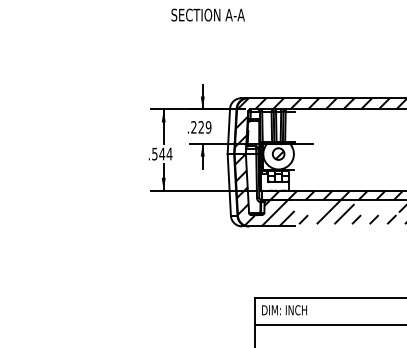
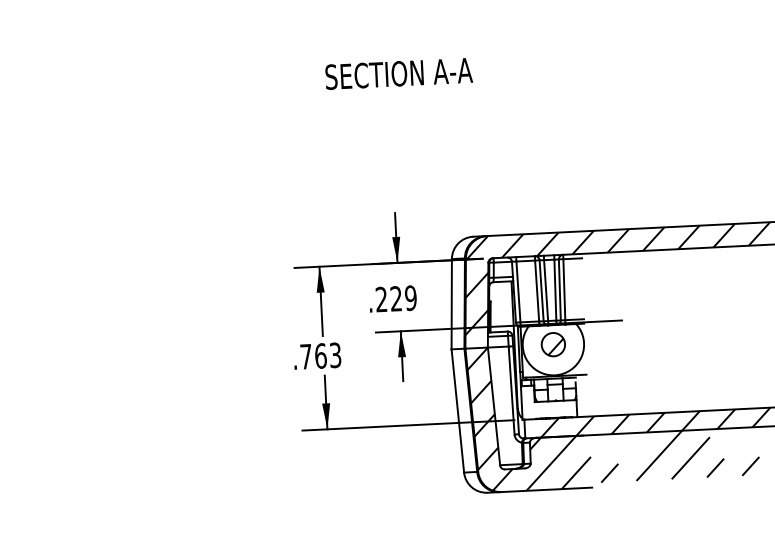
text: (162, 153) -> (321, 354), .544 -> .763

